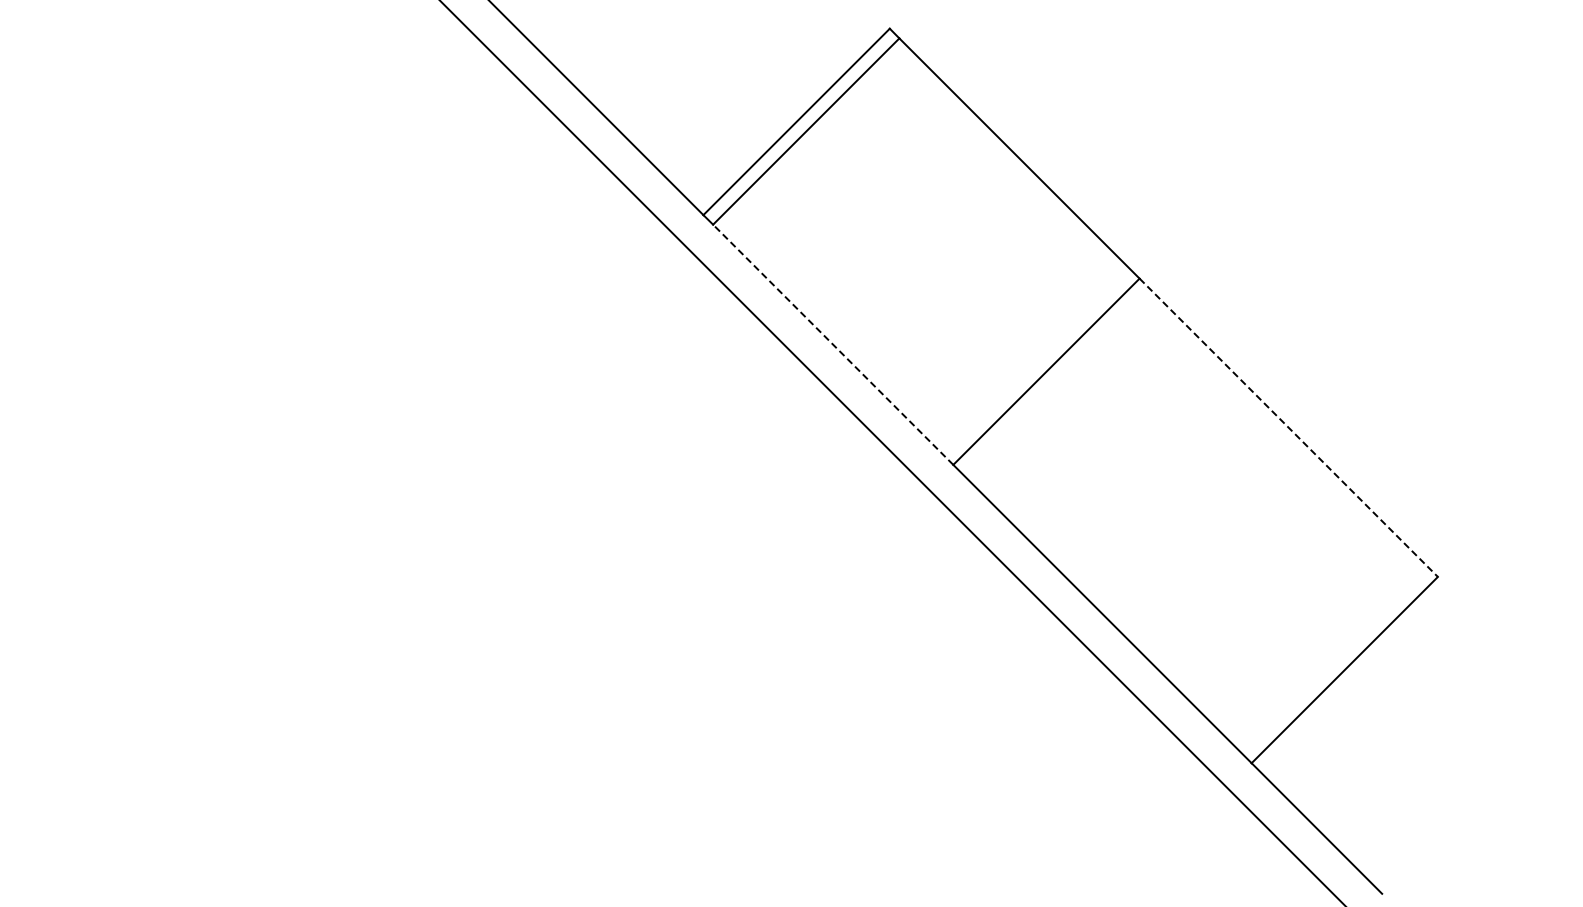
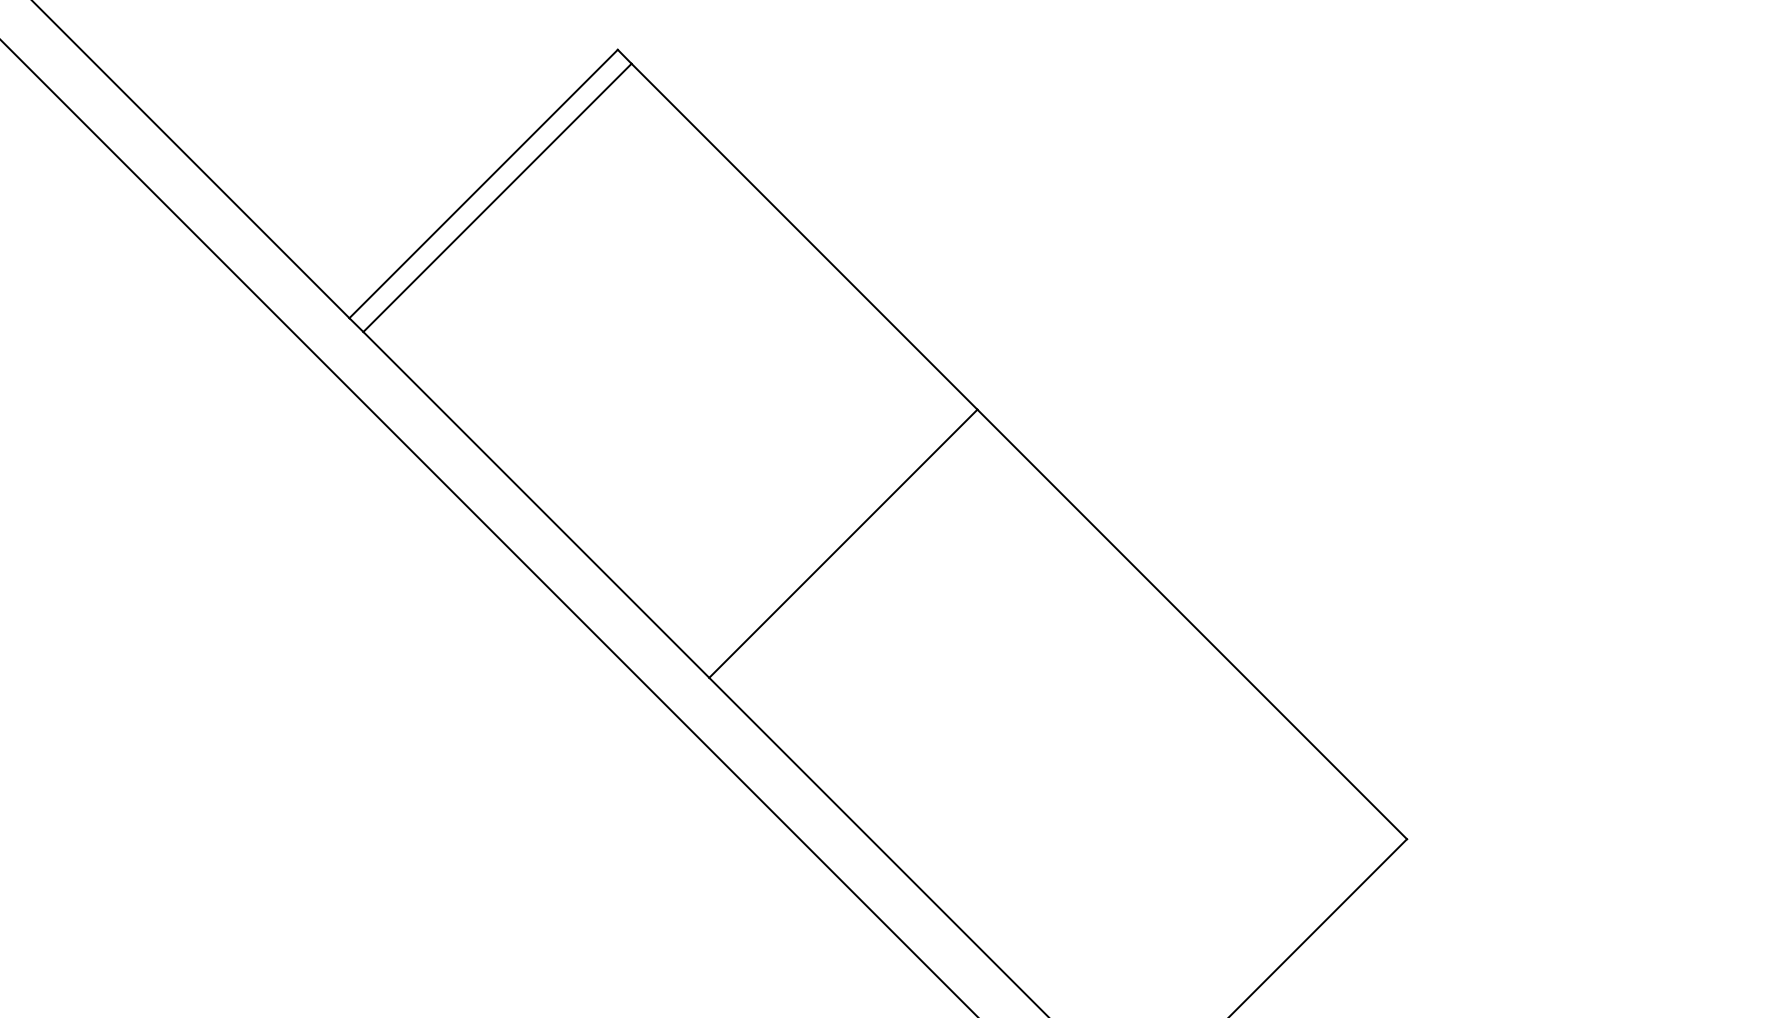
line: (833, 344) -> (536, 504), dashed -> solid
line: (1288, 427) -> (1191, 624), dashed -> solid

